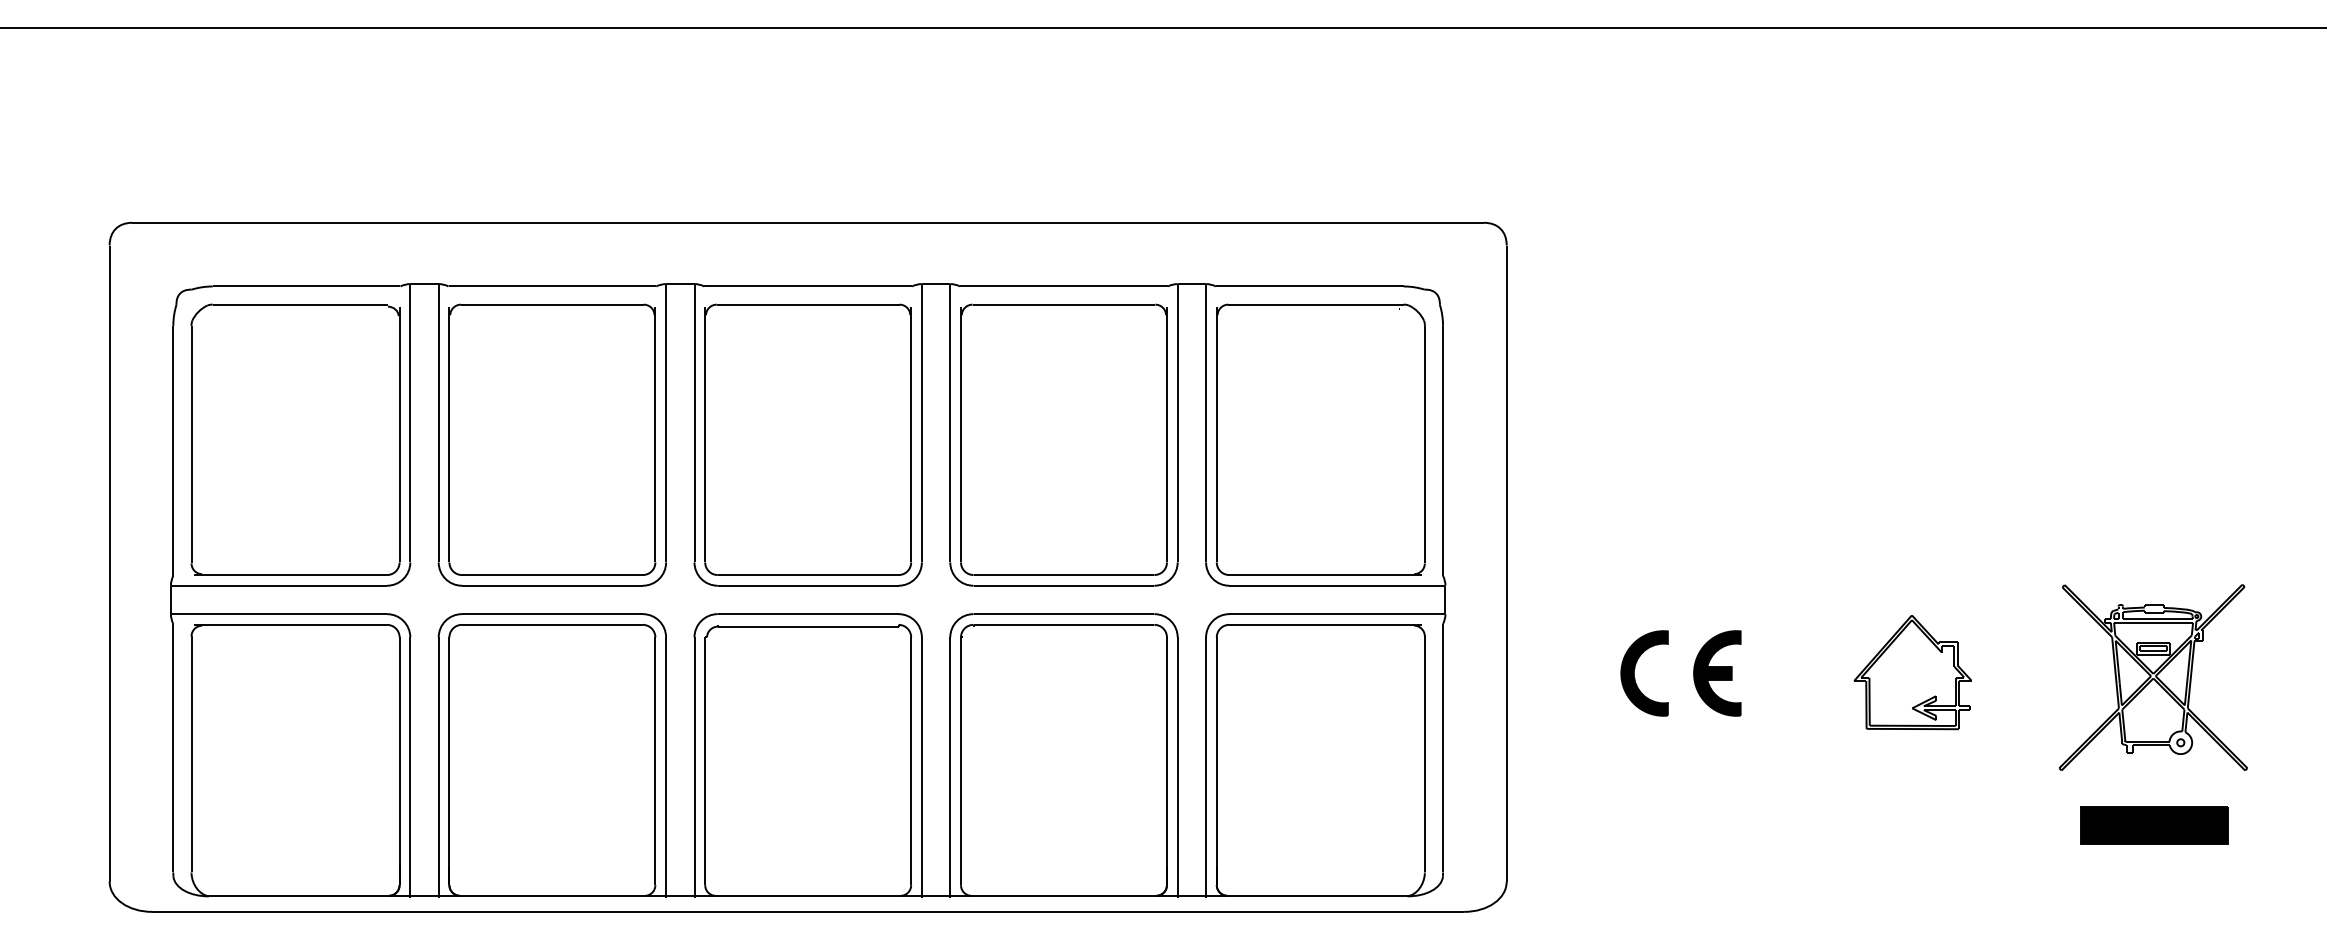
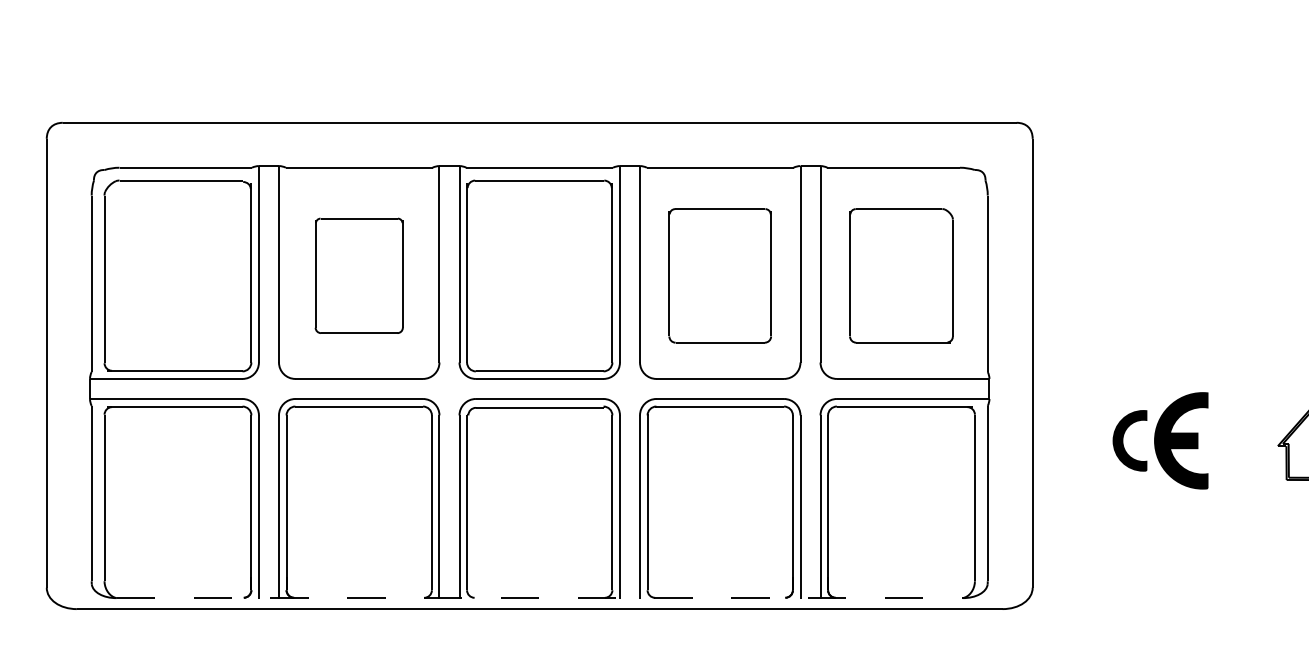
part: (552, 439) -> (359, 275), size x0.6
part: (1063, 439) -> (719, 275), size x0.7
part: (1320, 439) -> (901, 275), size x0.7
part: (1717, 673) -> (1181, 440), size x1.6
line: (808, 896) -> (539, 598), solid -> dashed

